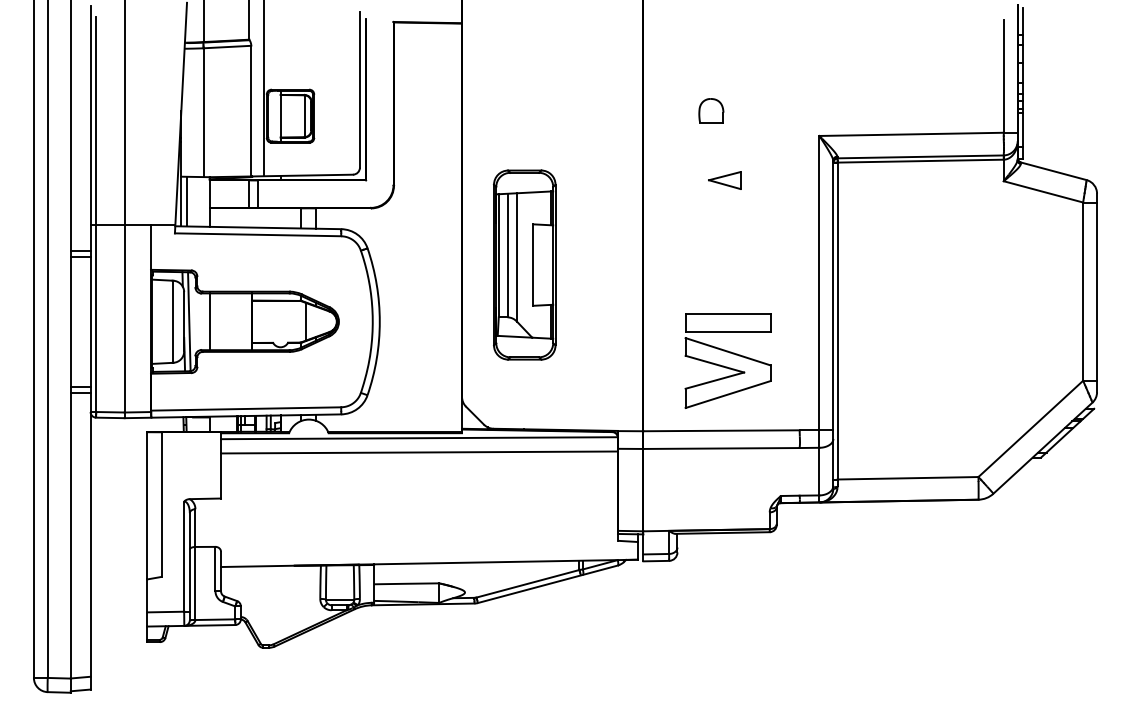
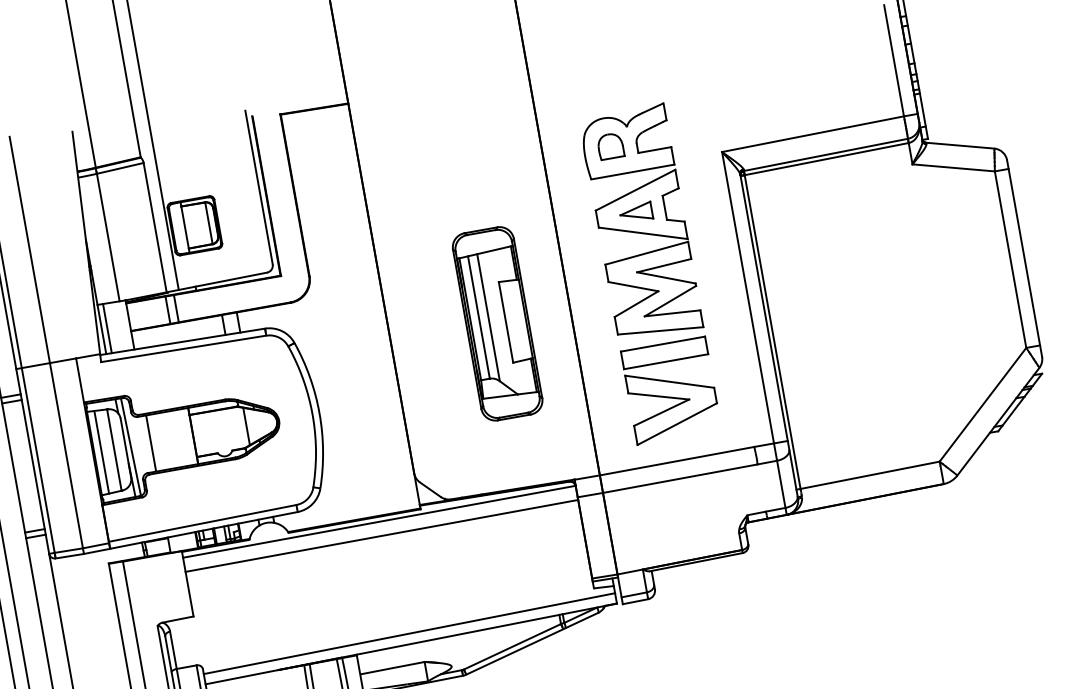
part: (727, 191) -> (640, 223), added
part: (524, 264) -> (497, 323), moved
line: (159, 321) -> (101, 452), added
line: (429, 552) -> (409, 633), added

